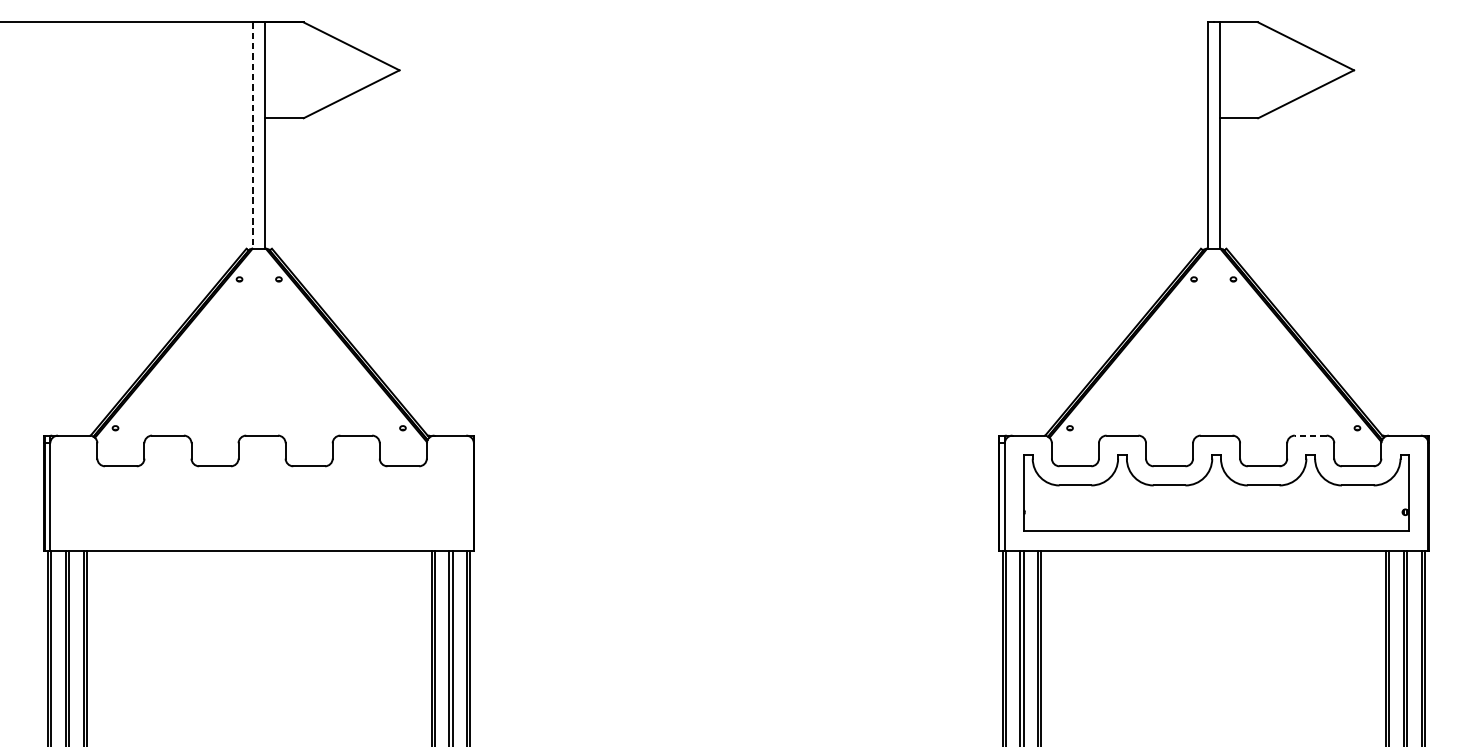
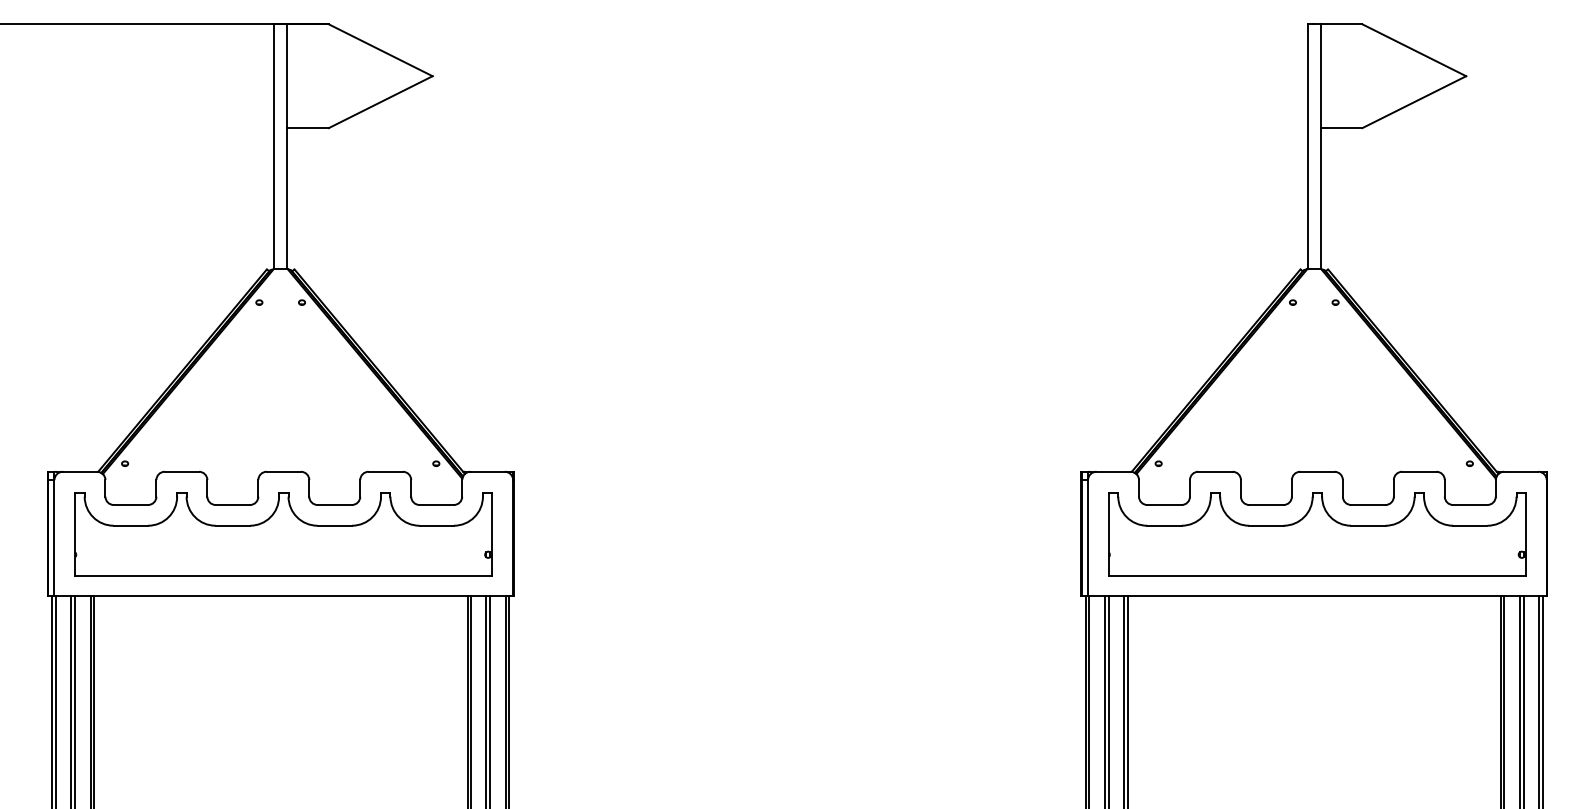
line: (253, 135) -> (274, 146), dashed -> solid
line: (1309, 435) -> (1418, 471), dashed -> solid
part: (261, 493) -> (283, 534), added

